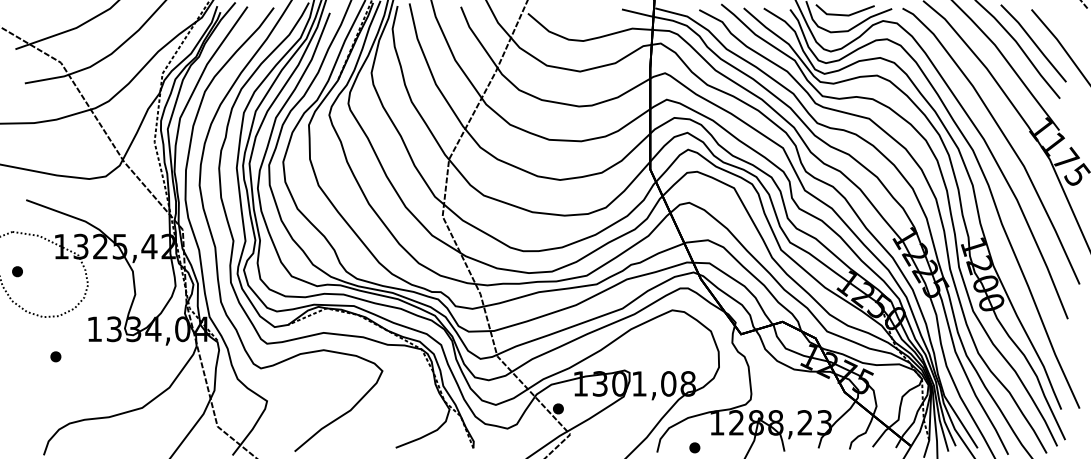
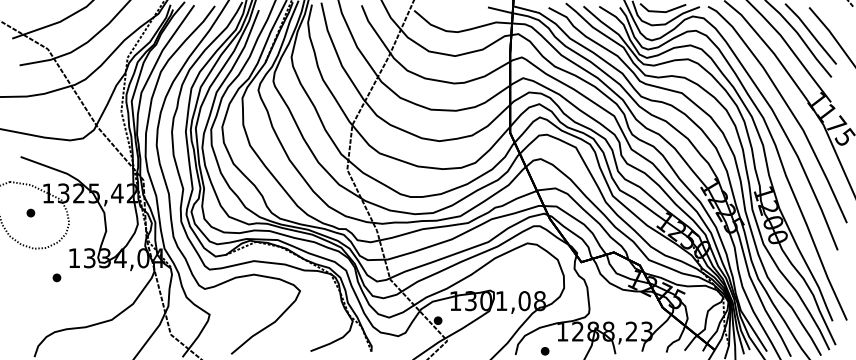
part: (17, 270) -> (30, 212), moved
part: (55, 356) -> (56, 277), moved

